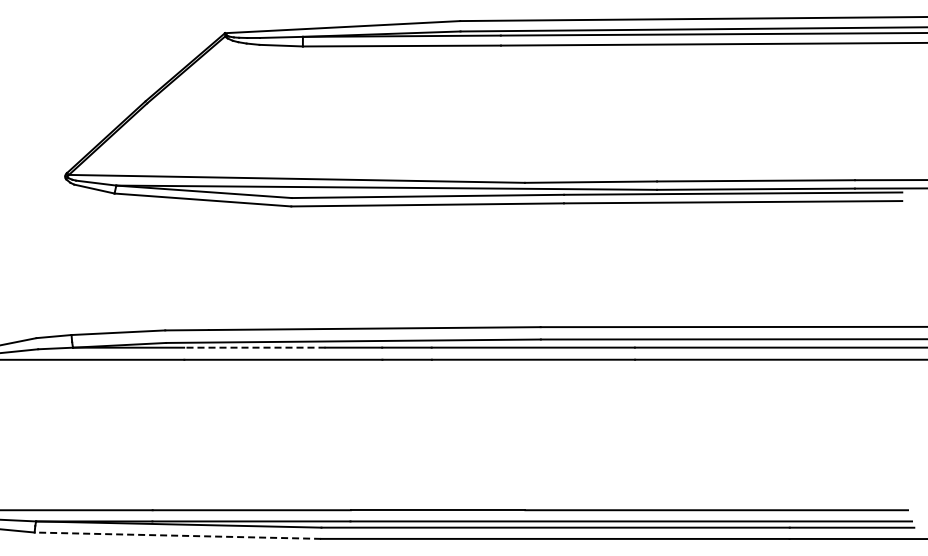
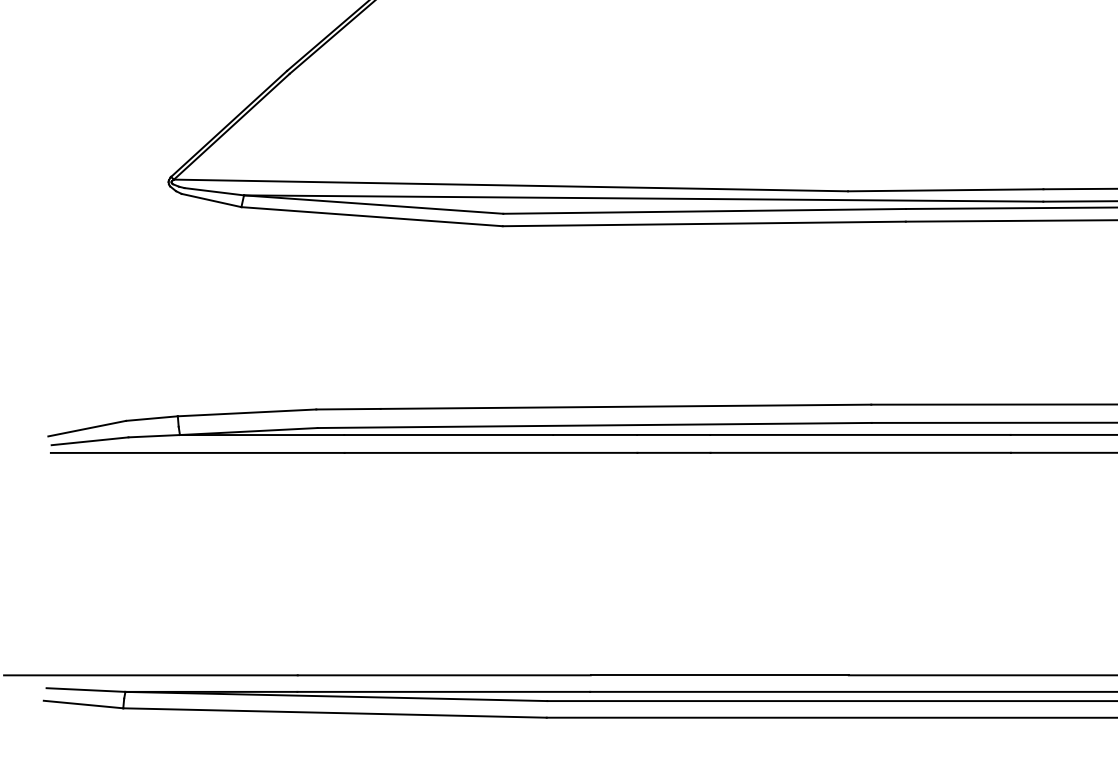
line: (254, 347) -> (448, 434), dashed -> solid
line: (177, 535) -> (334, 712), dashed -> solid

